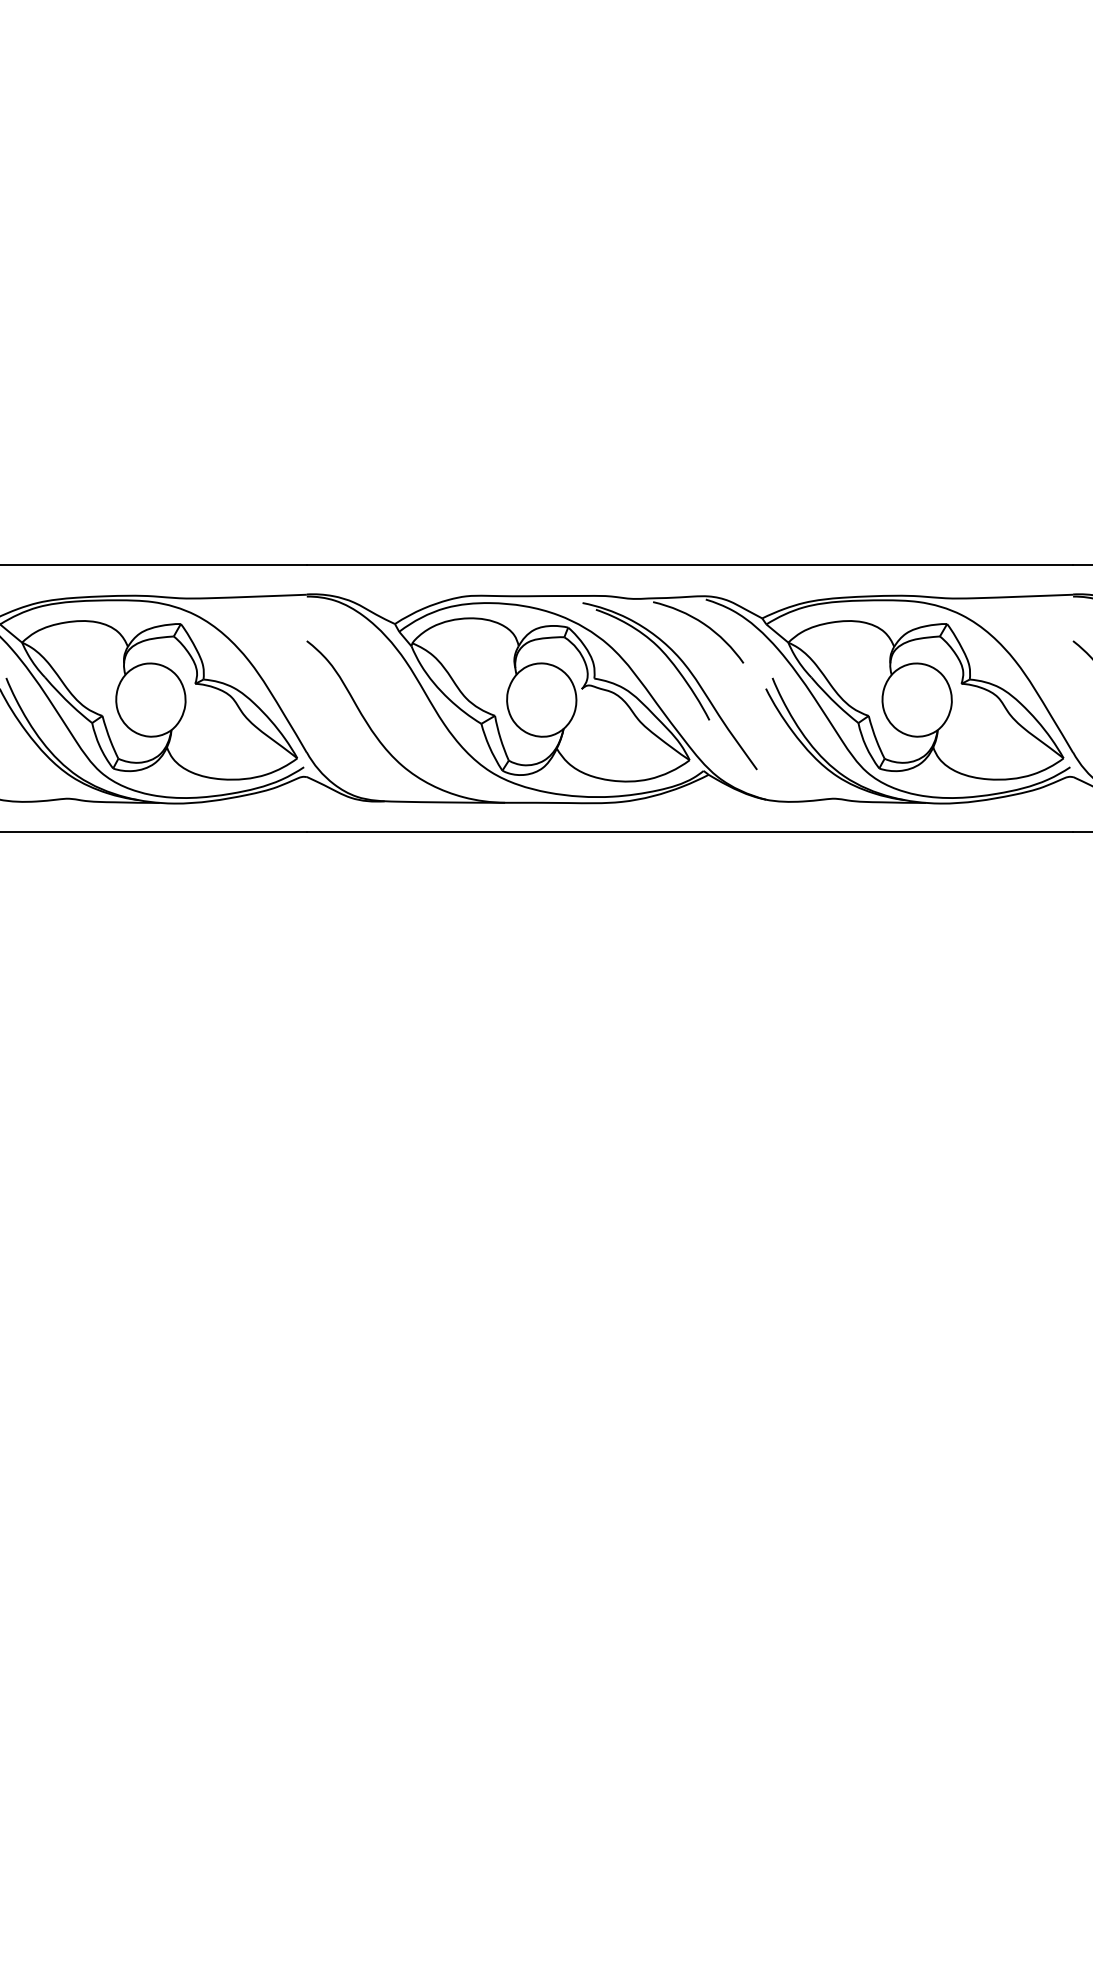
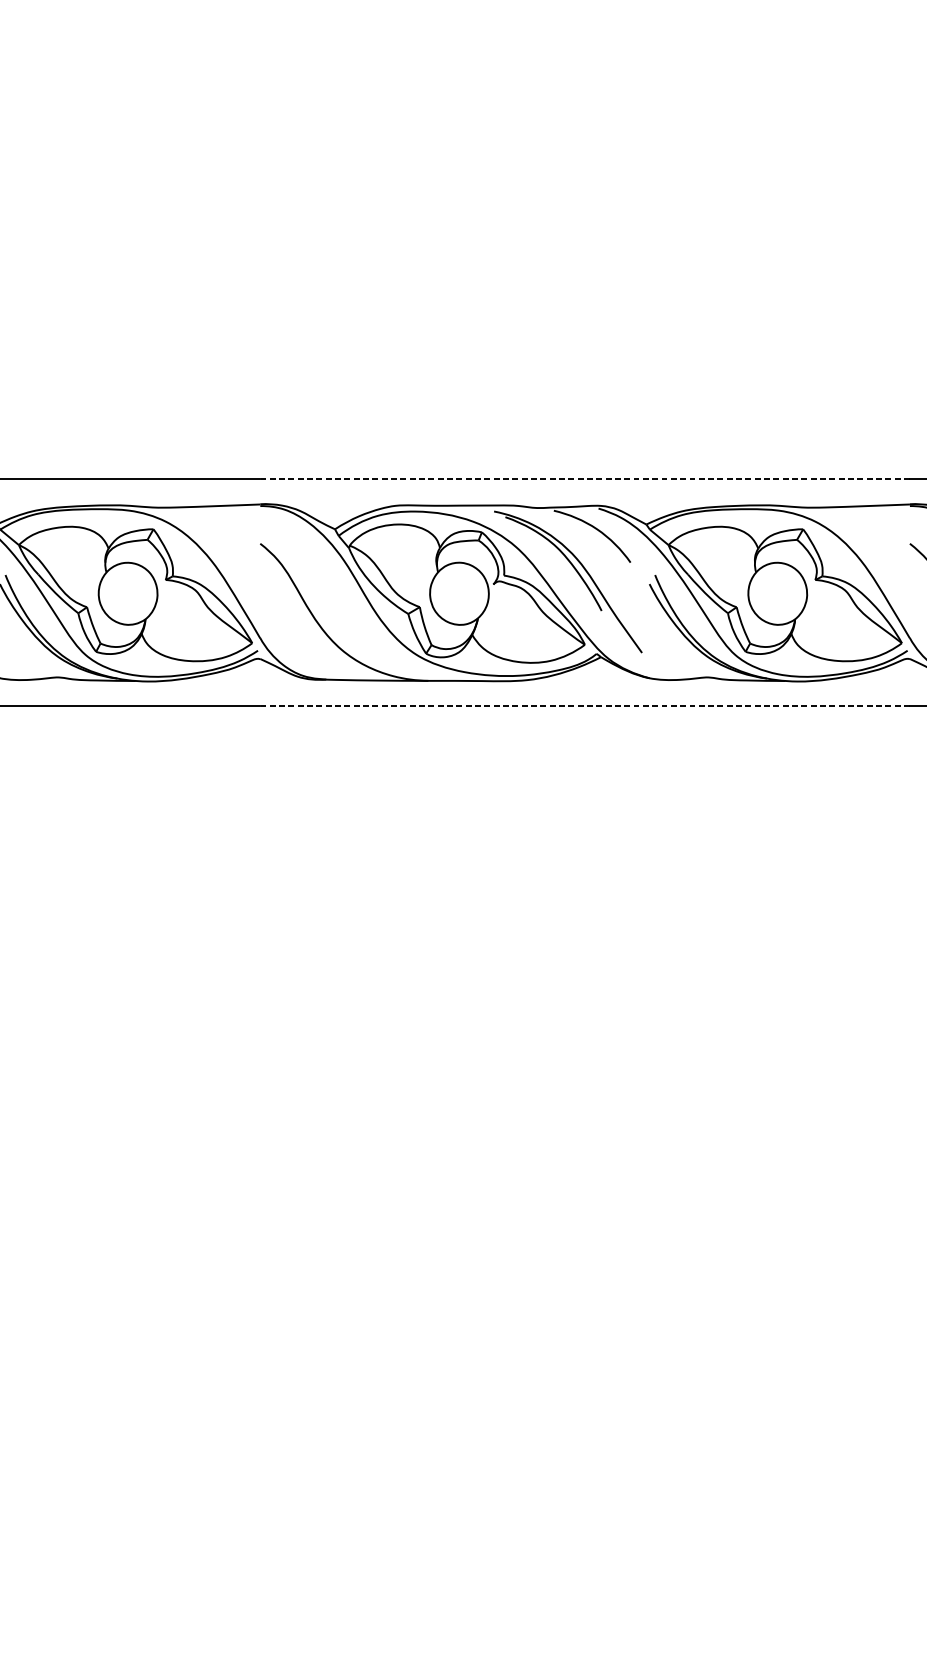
line: (689, 564) -> (584, 478), solid -> dashed
line: (689, 832) -> (584, 706), solid -> dashed

